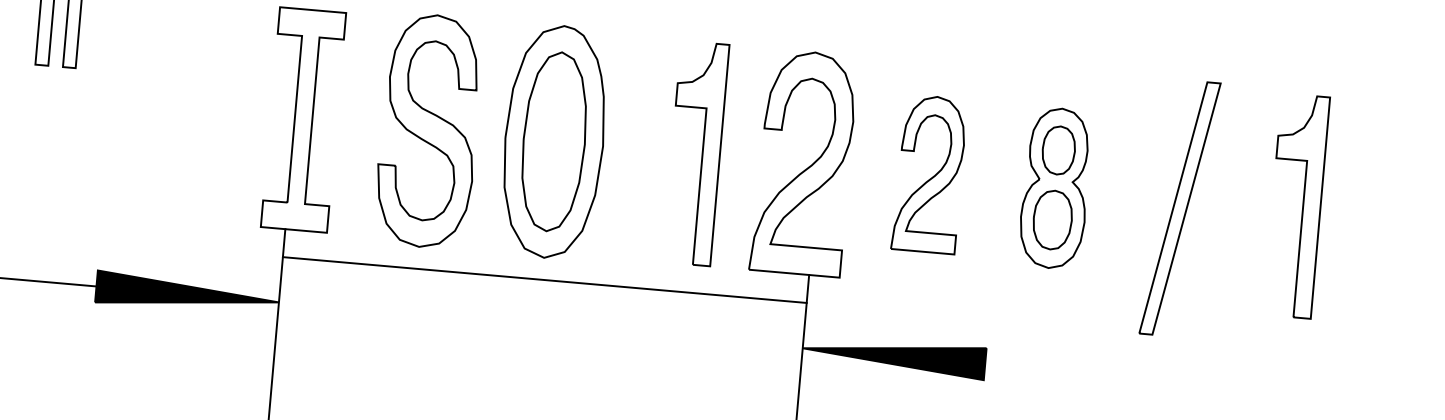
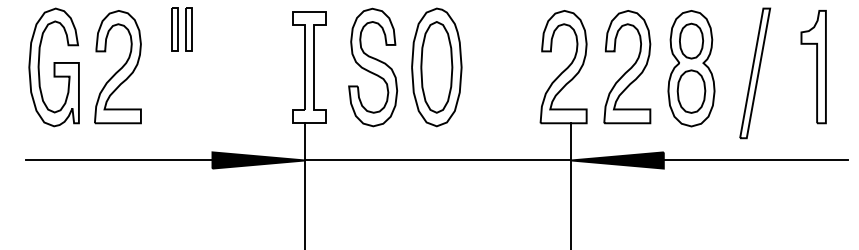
part: (695, 154) -> (508, 67), removed
part: (929, 174) -> (627, 67), size x1.43
part: (1055, 187) -> (691, 68), size x1.43
line: (545, 280) -> (438, 160), moved
line: (1165, 380) -> (755, 160), added

